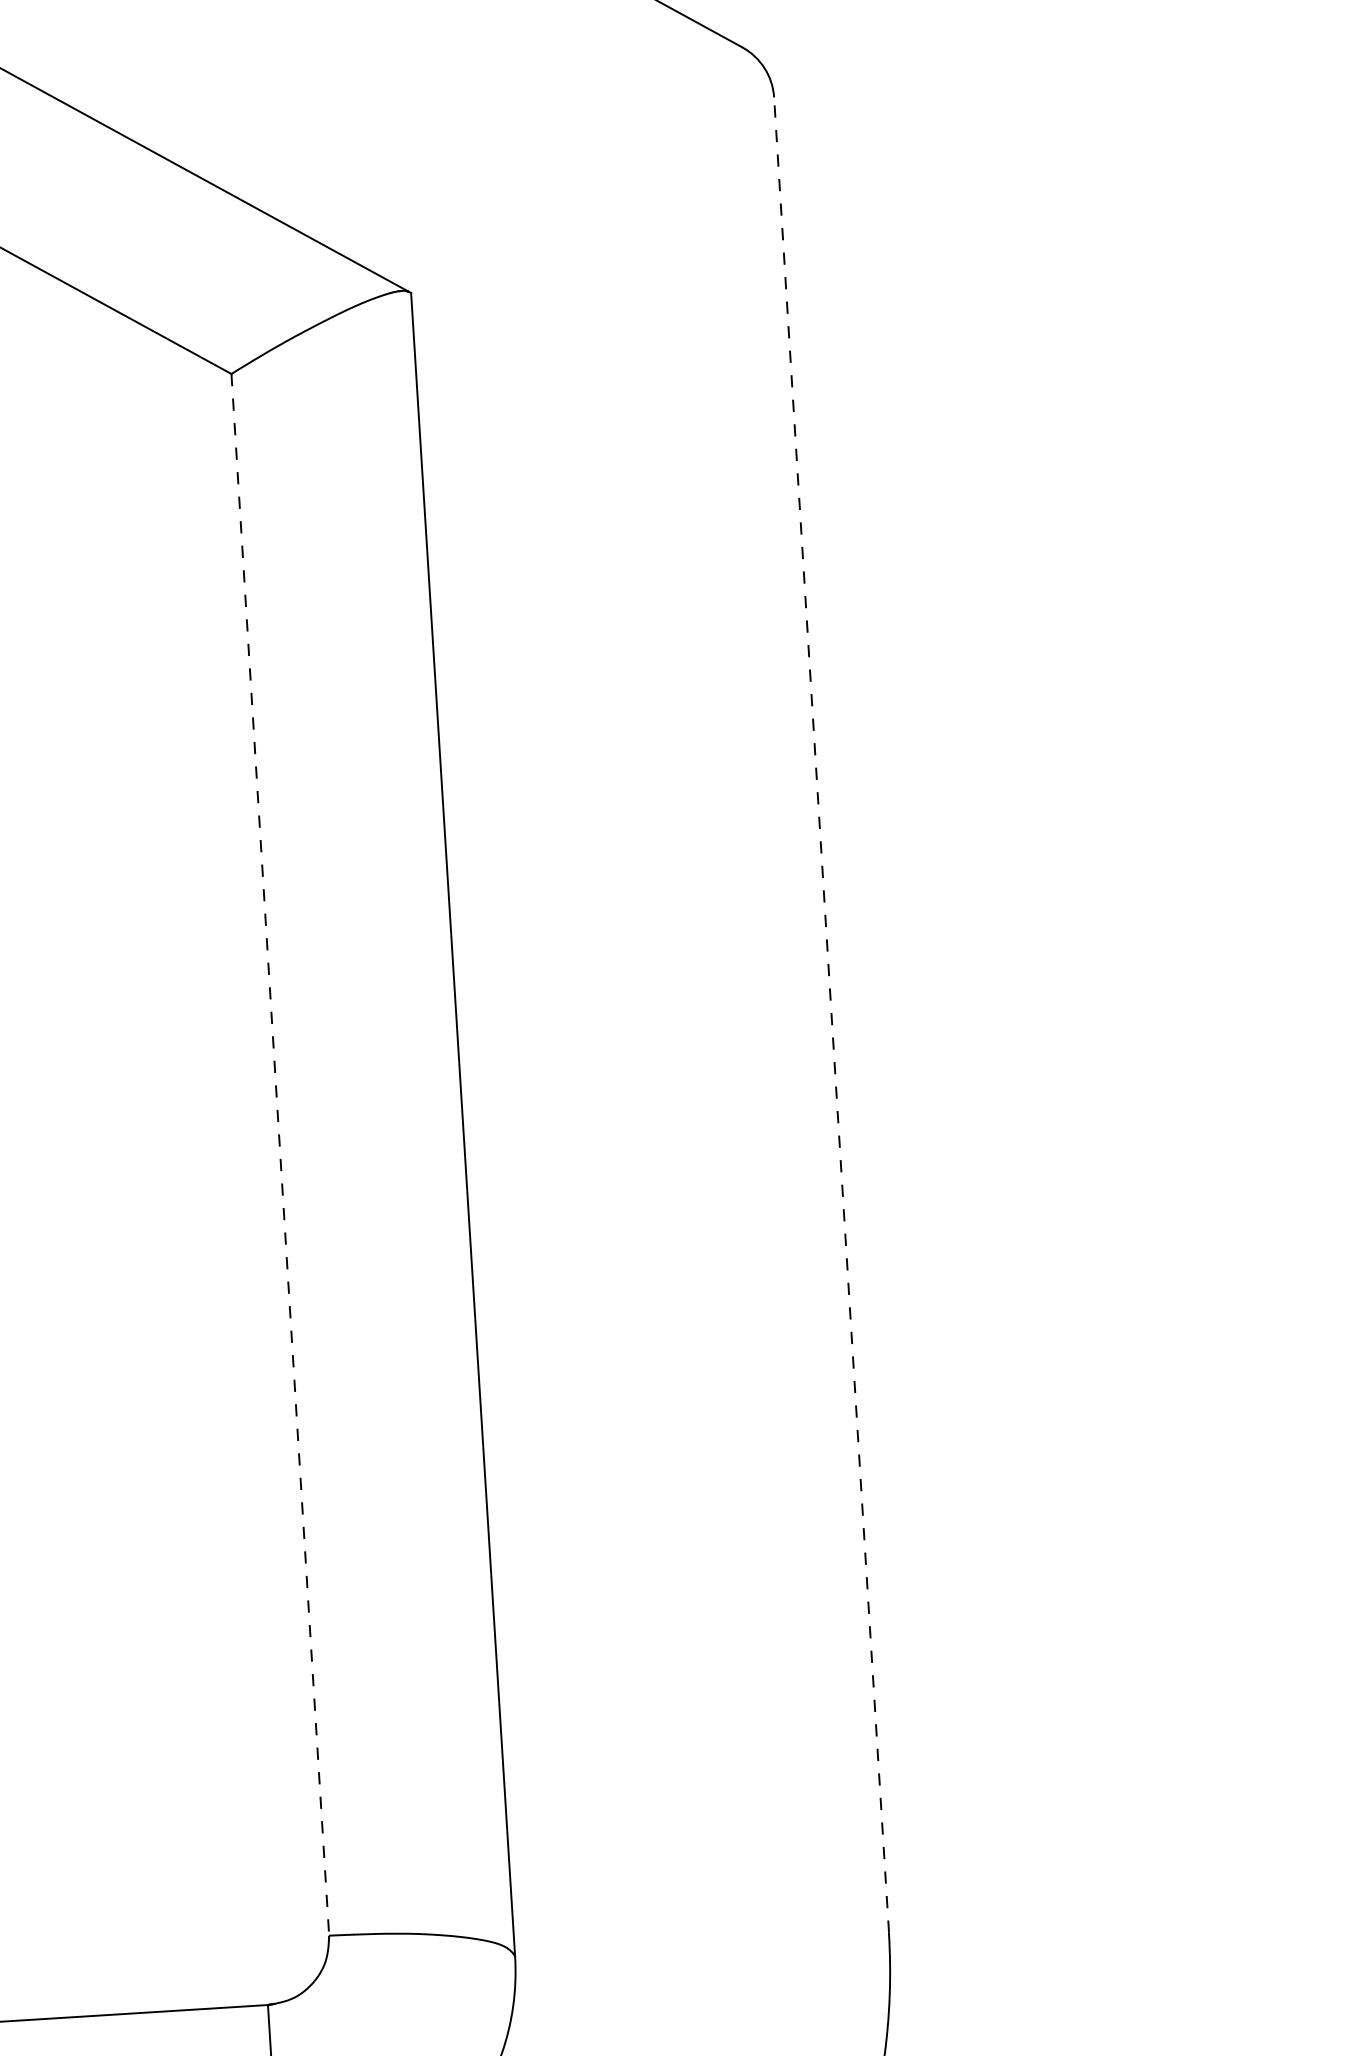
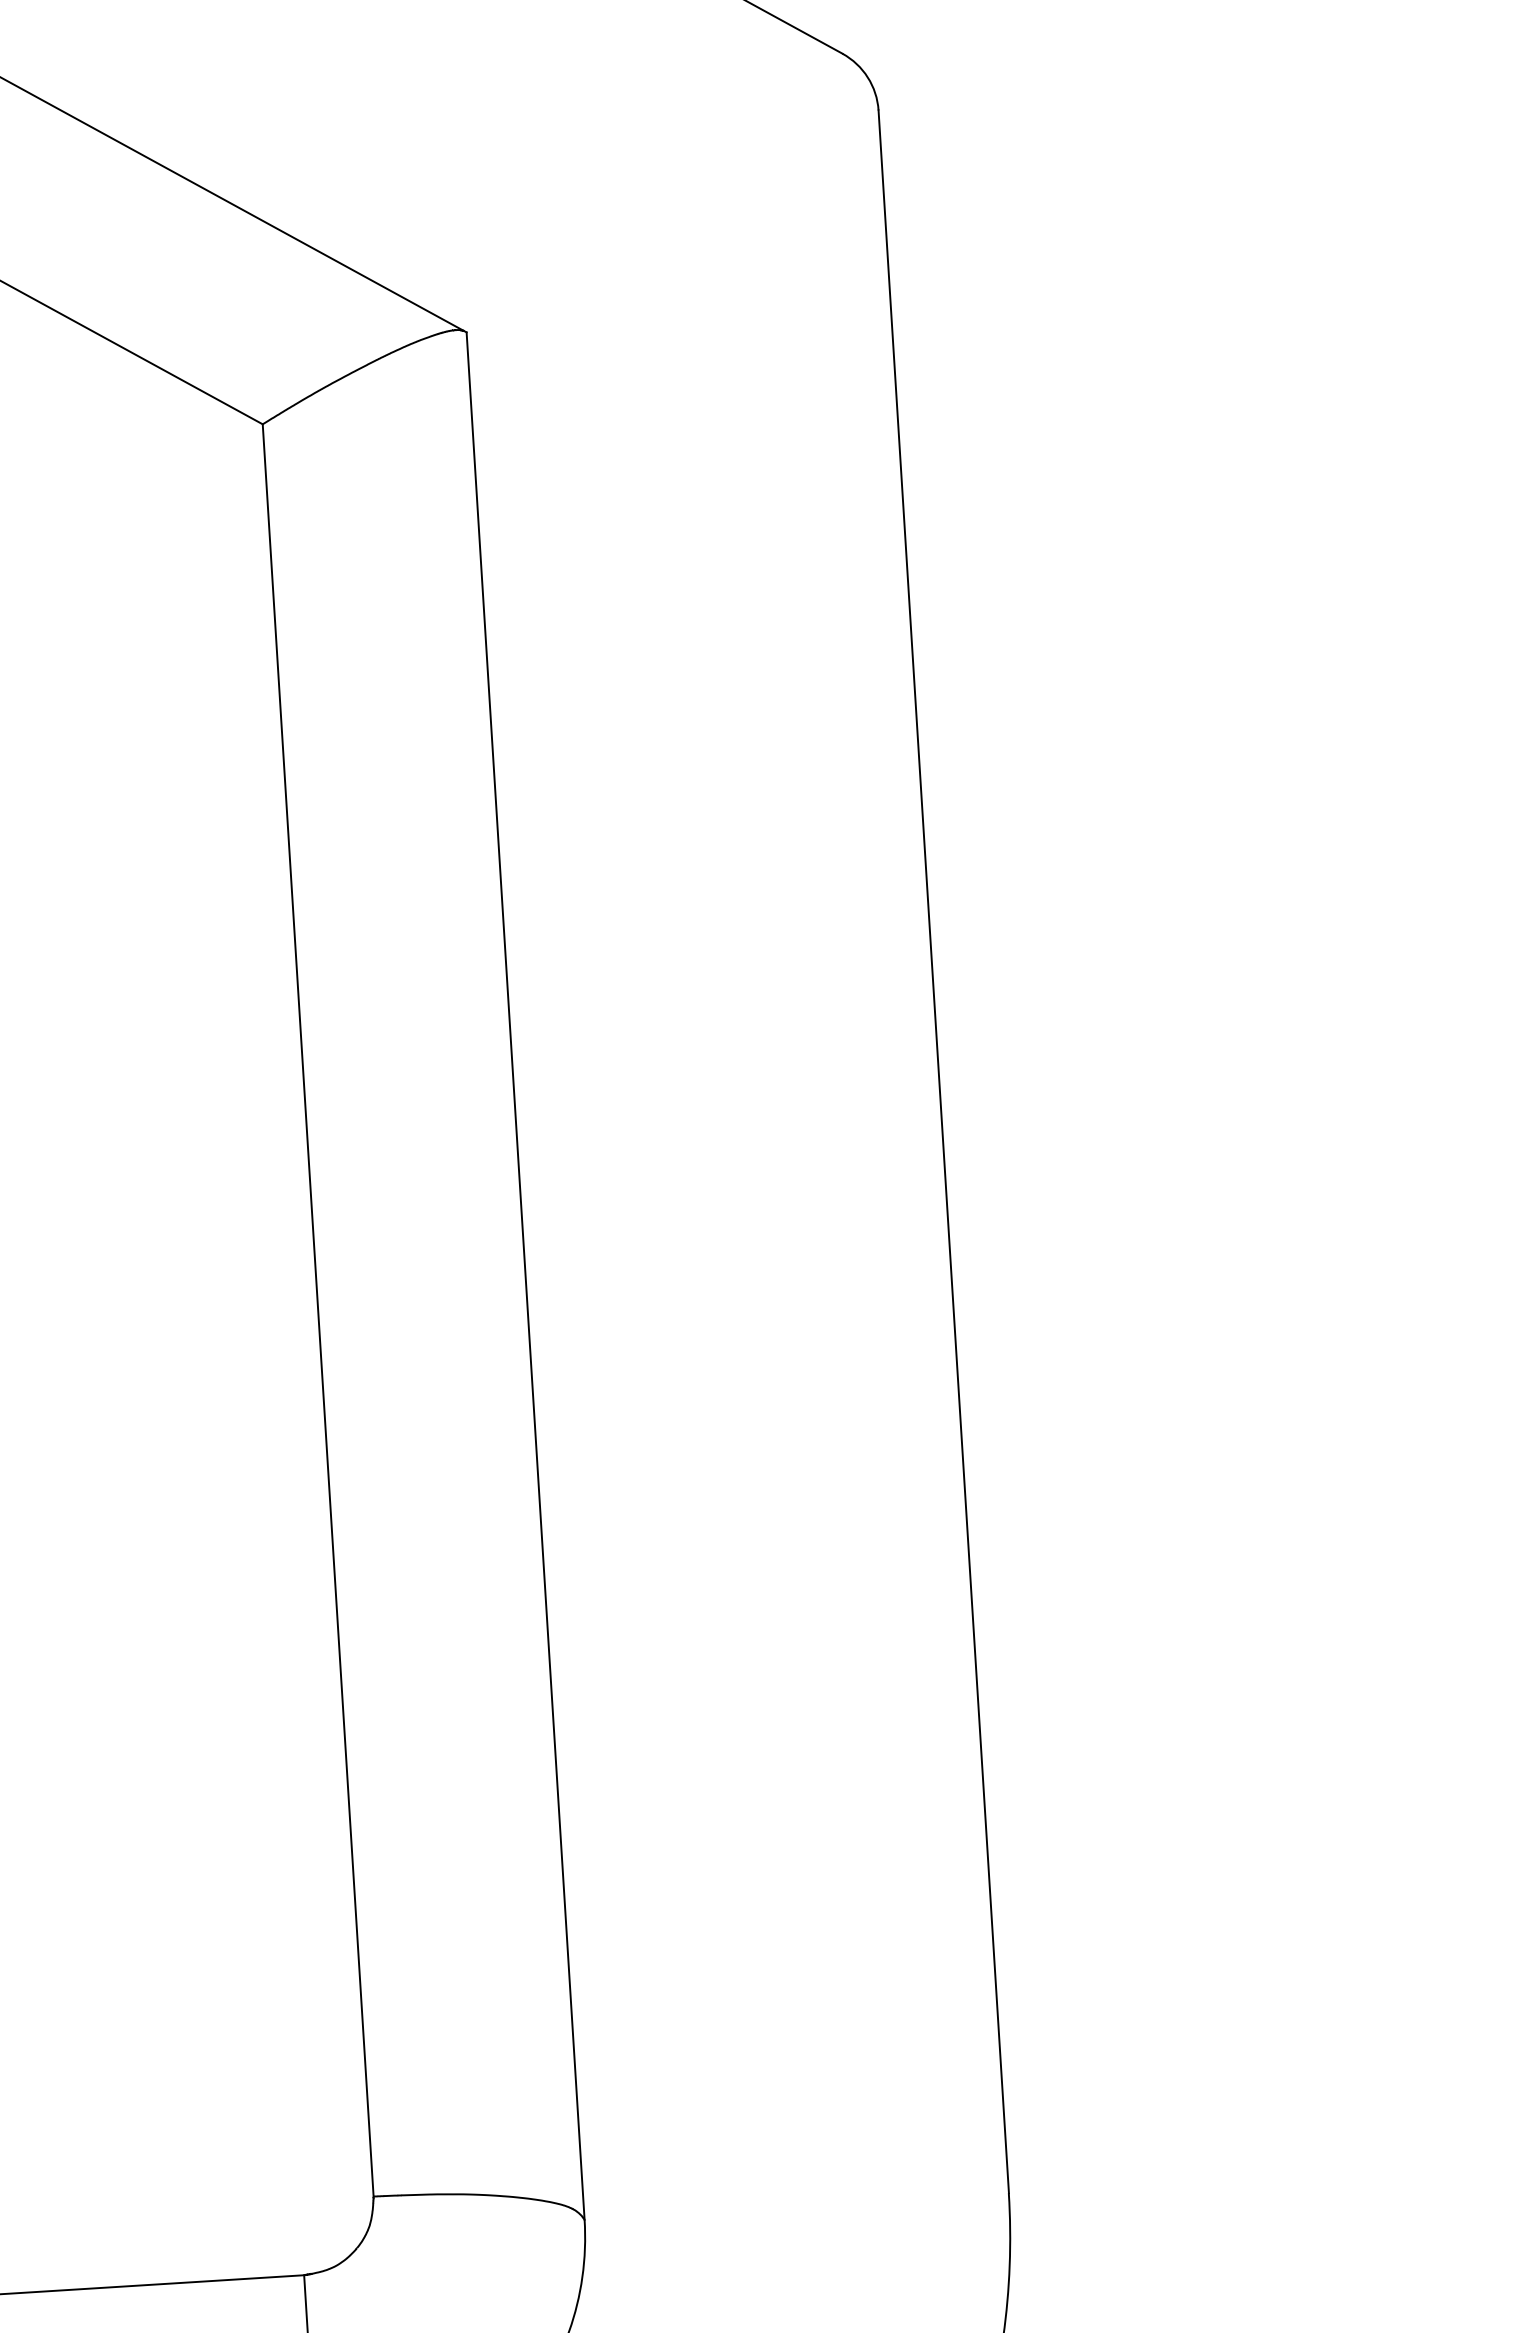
line: (831, 1014) -> (943, 1151), dashed -> solid
line: (280, 1154) -> (318, 1310), dashed -> solid

